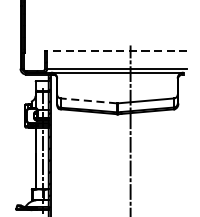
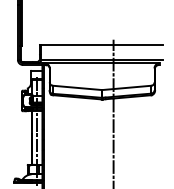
line: (117, 50) -> (102, 44), dashed -> solid
line: (89, 100) -> (77, 87), dashed -> solid

